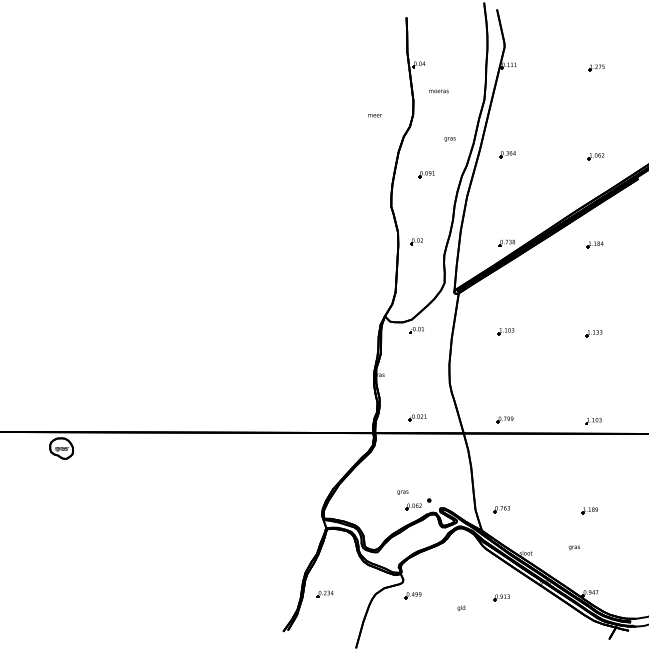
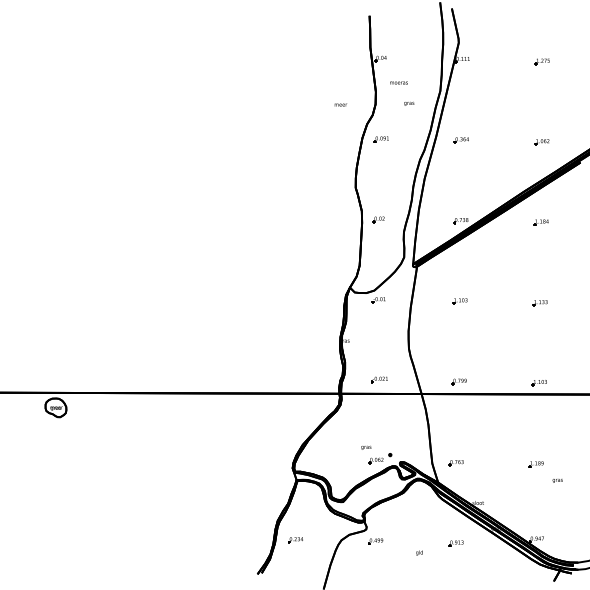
text: (449, 139) -> (408, 104), moved
part: (426, 174) -> (381, 139), moved
text: (573, 547) -> (556, 480), moved

